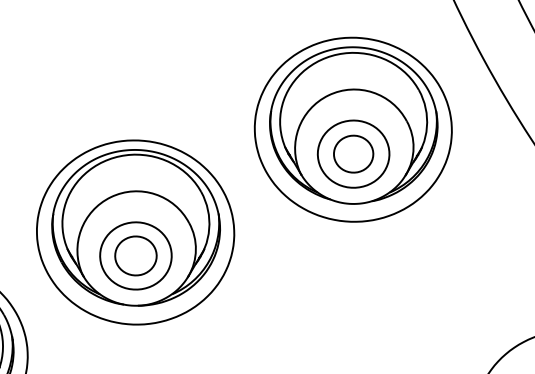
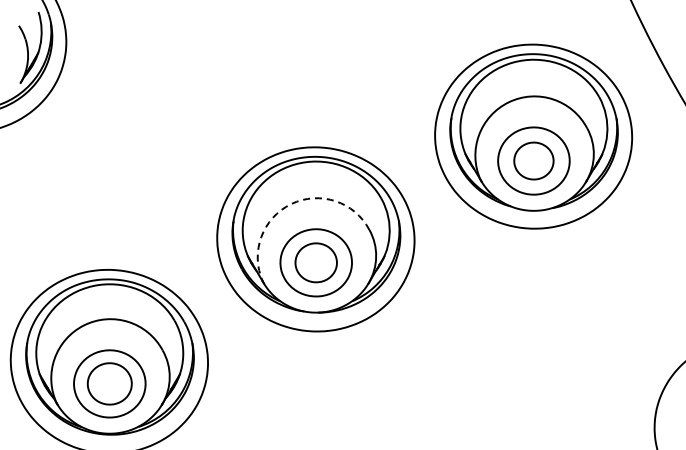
arc: (111, 197) -> (291, 204), solid -> dashed

